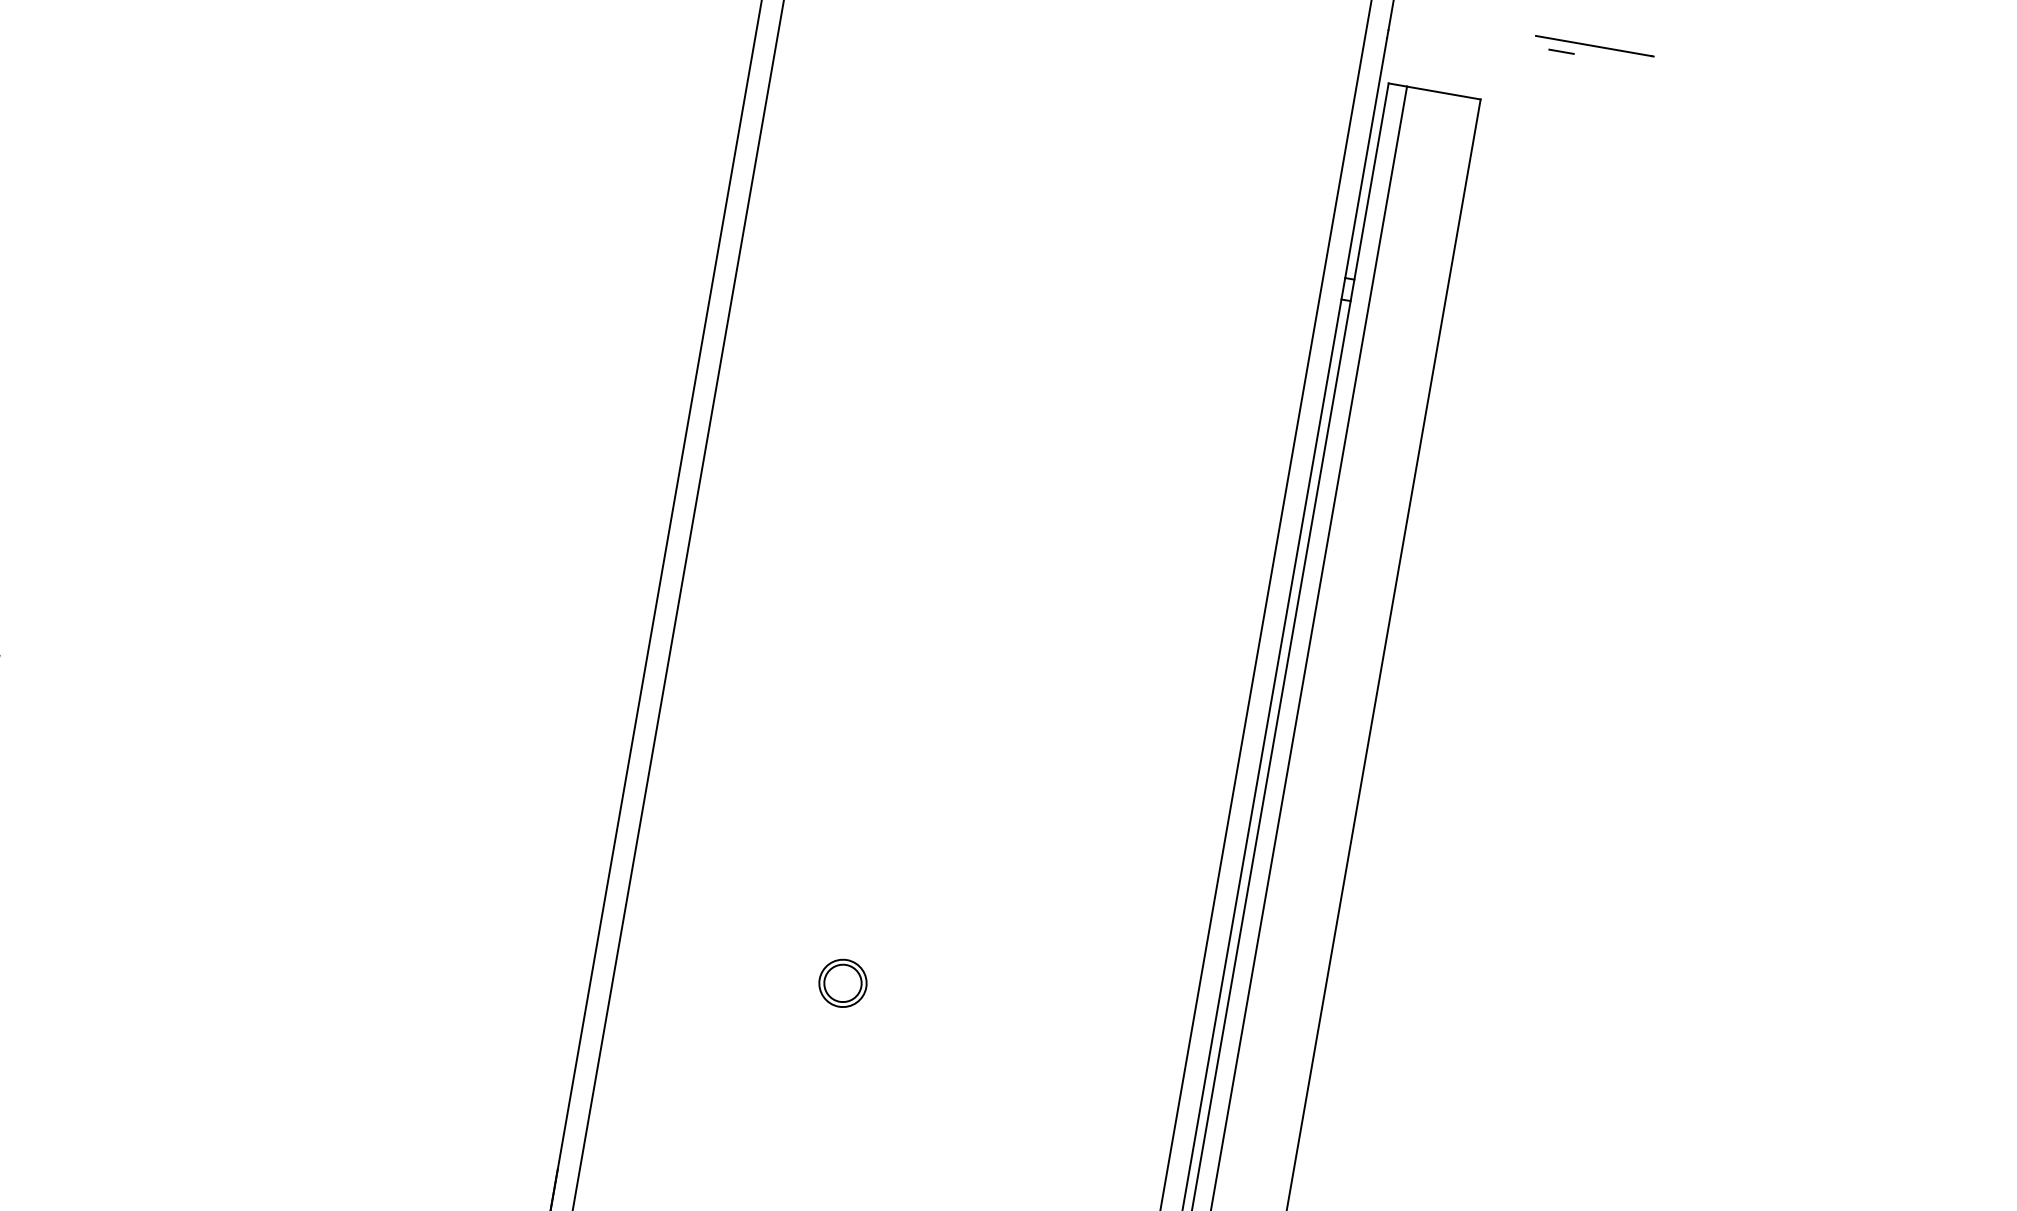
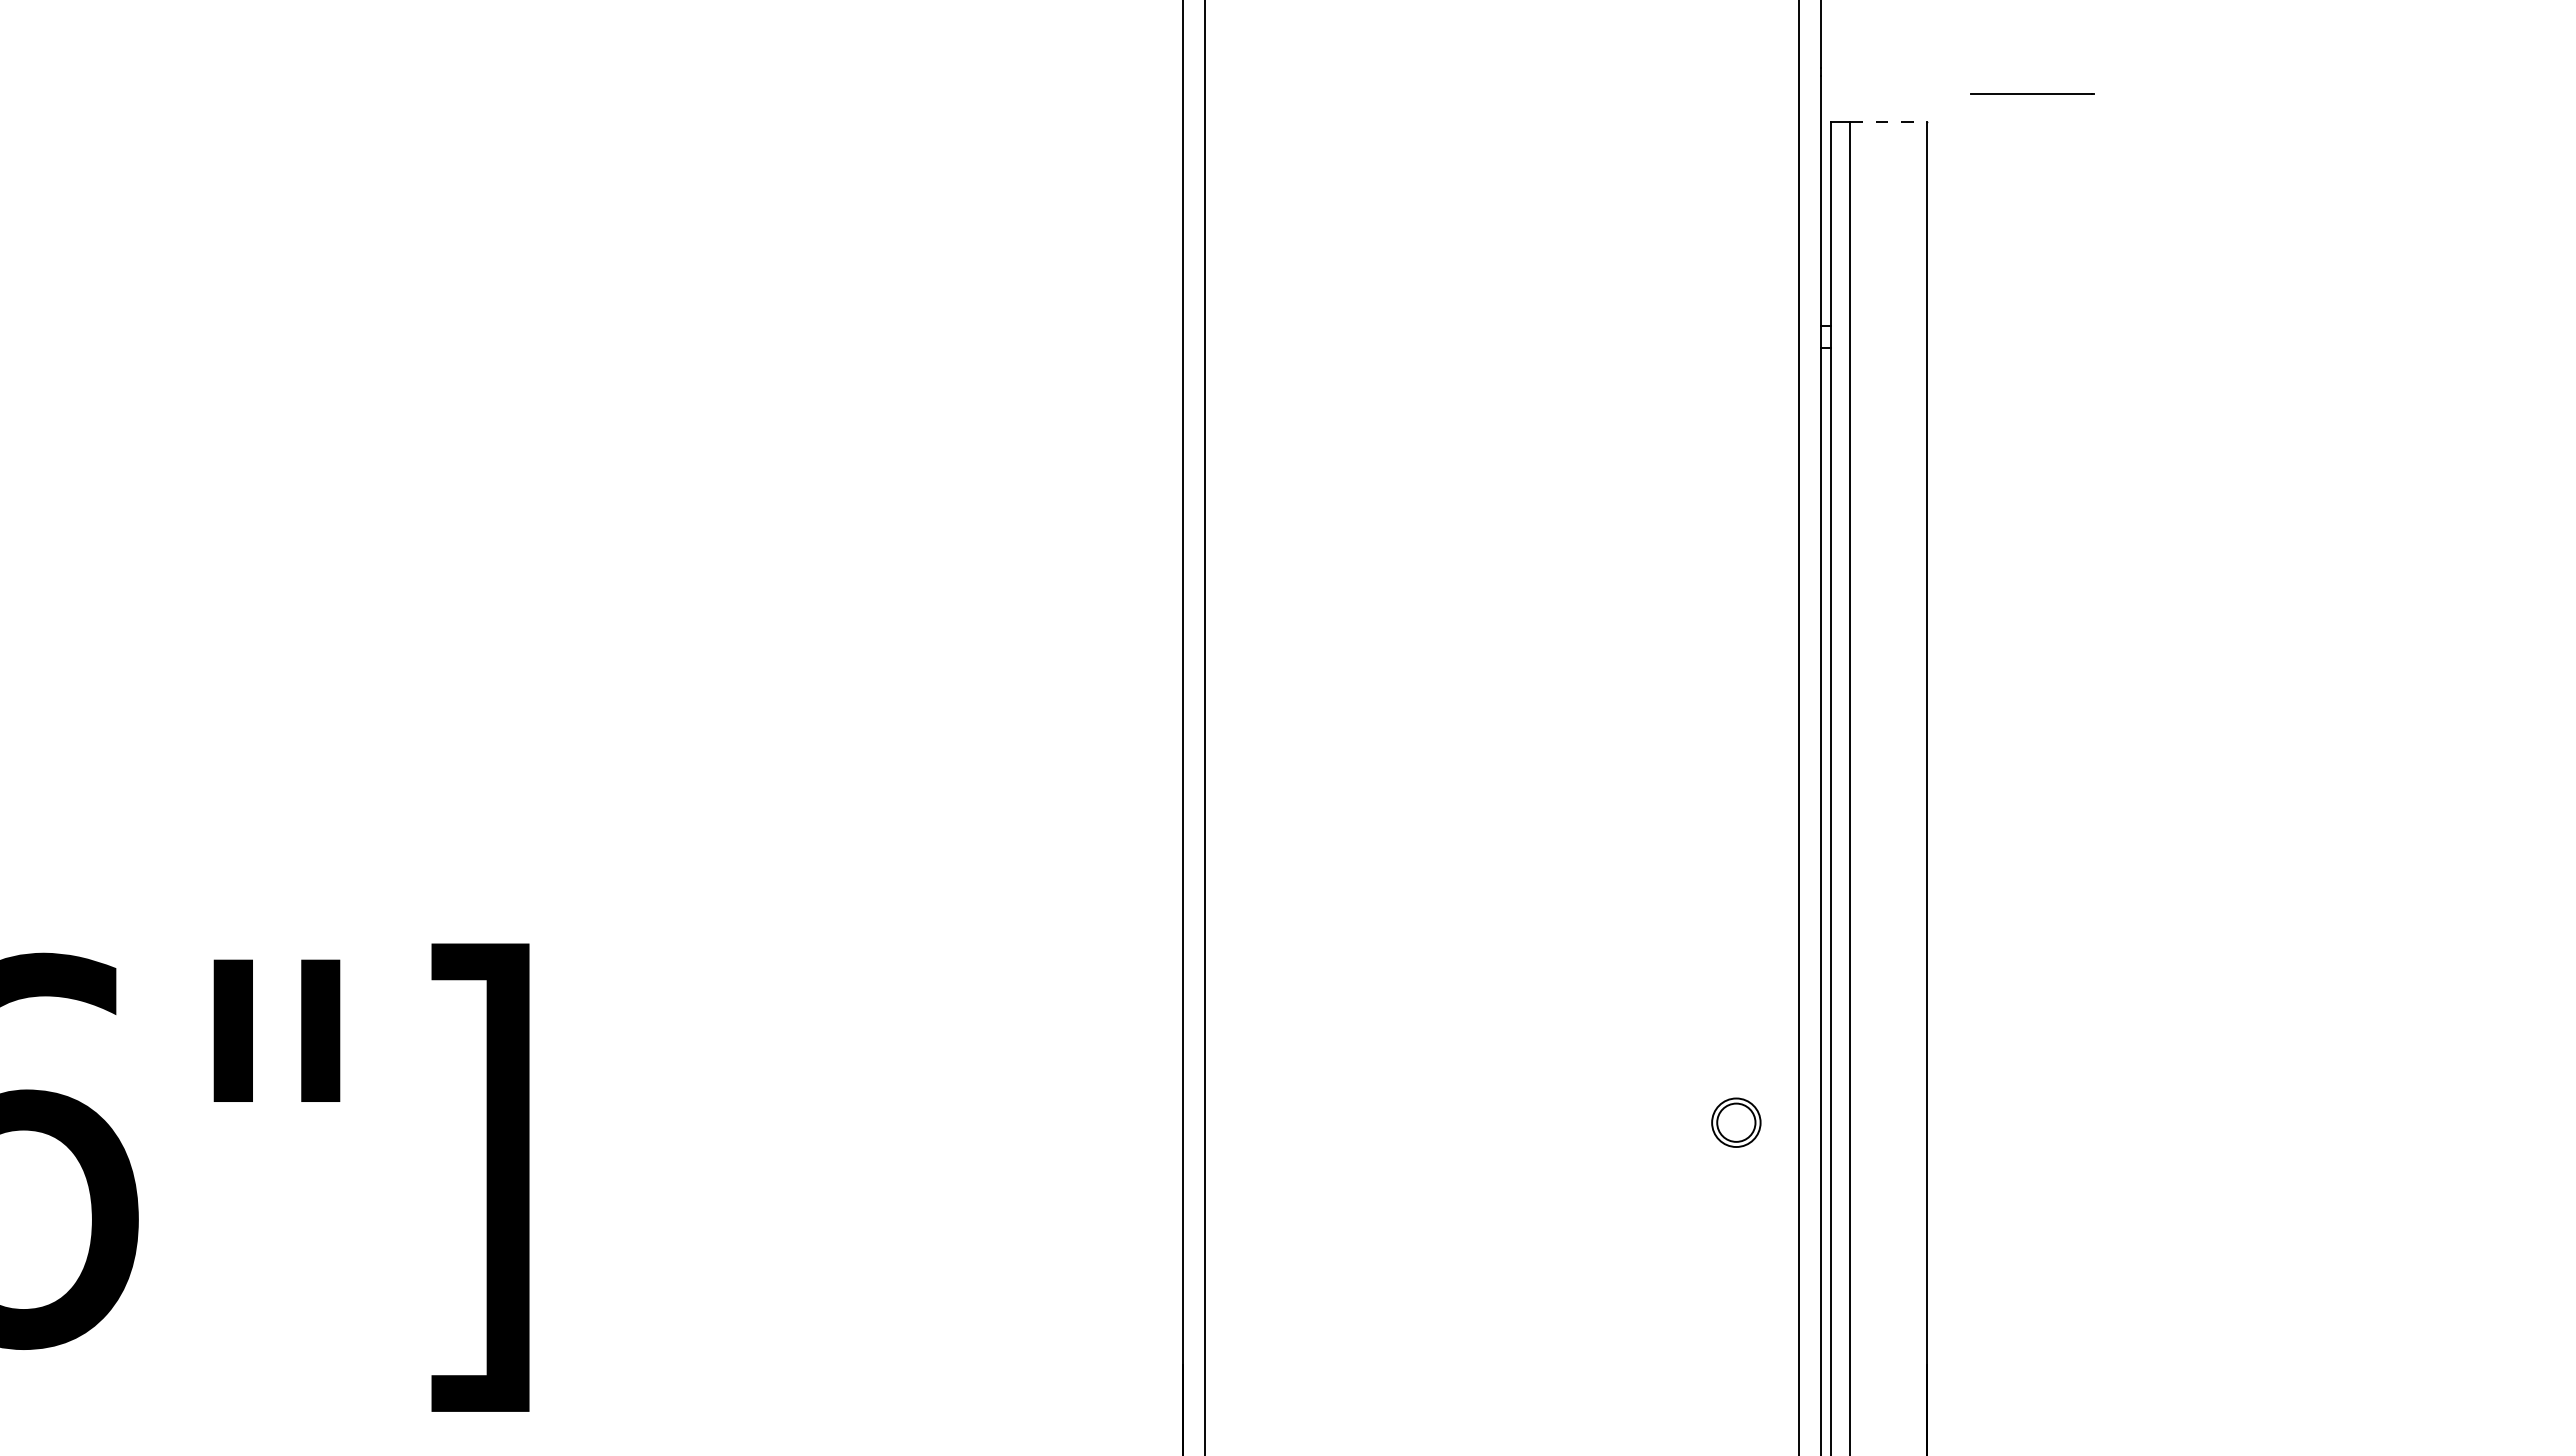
line: (1594, 46) -> (2032, 93), moved
line: (1561, 52) -> (1999, 59), removed
line: (1444, 93) -> (1888, 121), solid -> dashed
part: (843, 983) -> (1736, 1122), moved

